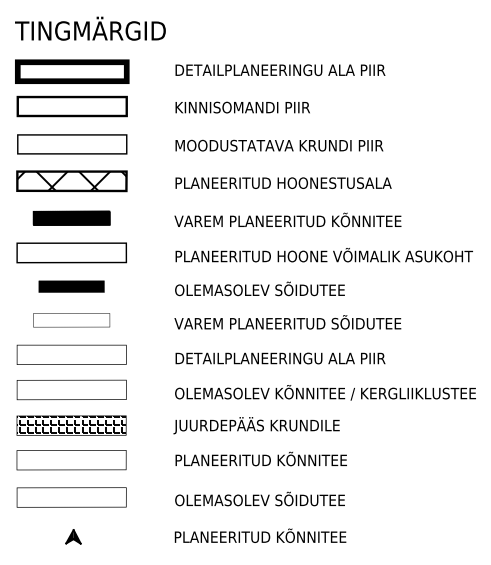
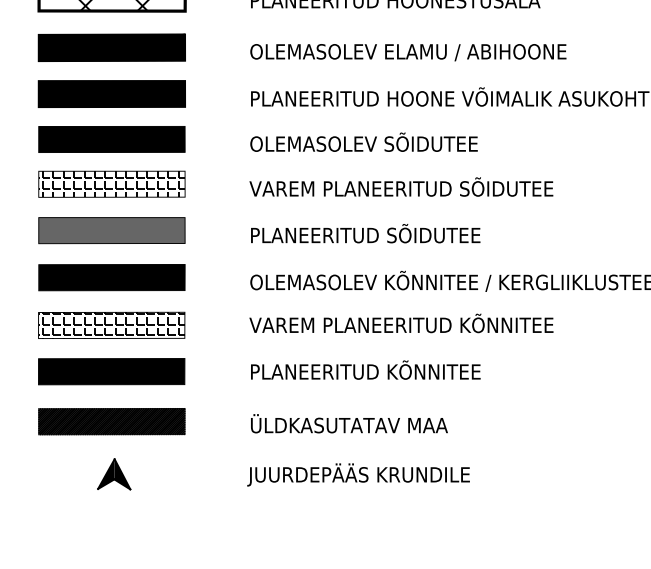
part: (71, 217) -> (111, 46), size x1.43
text: (292, 220) -> (407, 50), VAREM PLANEERITUD KÕNNITEE -> OLEMASOLEV ELAMU / ABIHOONE
fill: (71, 252) -> (111, 93), added
part: (71, 286) -> (111, 139), size x1.67
part: (71, 320) -> (111, 184), size x1.43
fill: (71, 354) -> (111, 230), added
text: (281, 356) -> (392, 232), DETAILPLANEERINGU ALA PIIR -> PLANEERITUD SÕIDUTEE
fill: (71, 389) -> (111, 277), added
text: (287, 425) -> (400, 325), JUURDEPÄÄS KRUNDILE -> VAREM PLANEERITUD KÕNNITEE
fill: (71, 459) -> (111, 370), added
hatch: (71, 497) -> (111, 421), added
text: (259, 498) -> (363, 423), OLEMASOLEV SÕIDUTEE -> ÜLDKASUTATAV MAA
part: (73, 536) -> (114, 473), size x1.67
text: (259, 536) -> (363, 473), PLANEERITUD KÕNNITEE -> JUURDEPÄÄS KRUNDILE

